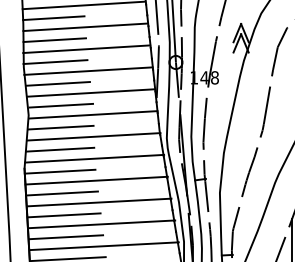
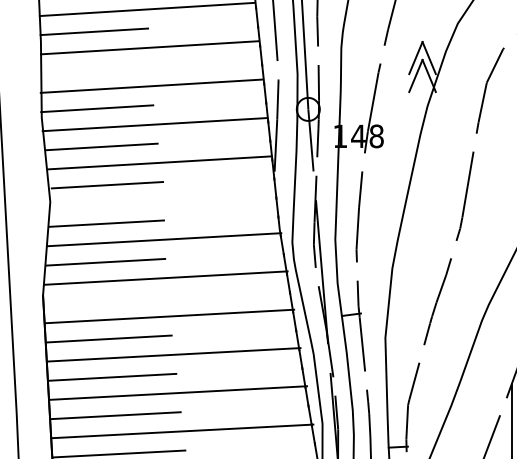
line: (54, 40) -> (95, 70), removed
line: (93, 114) -> (163, 200), removed
line: (59, 171) -> (104, 300), removed

